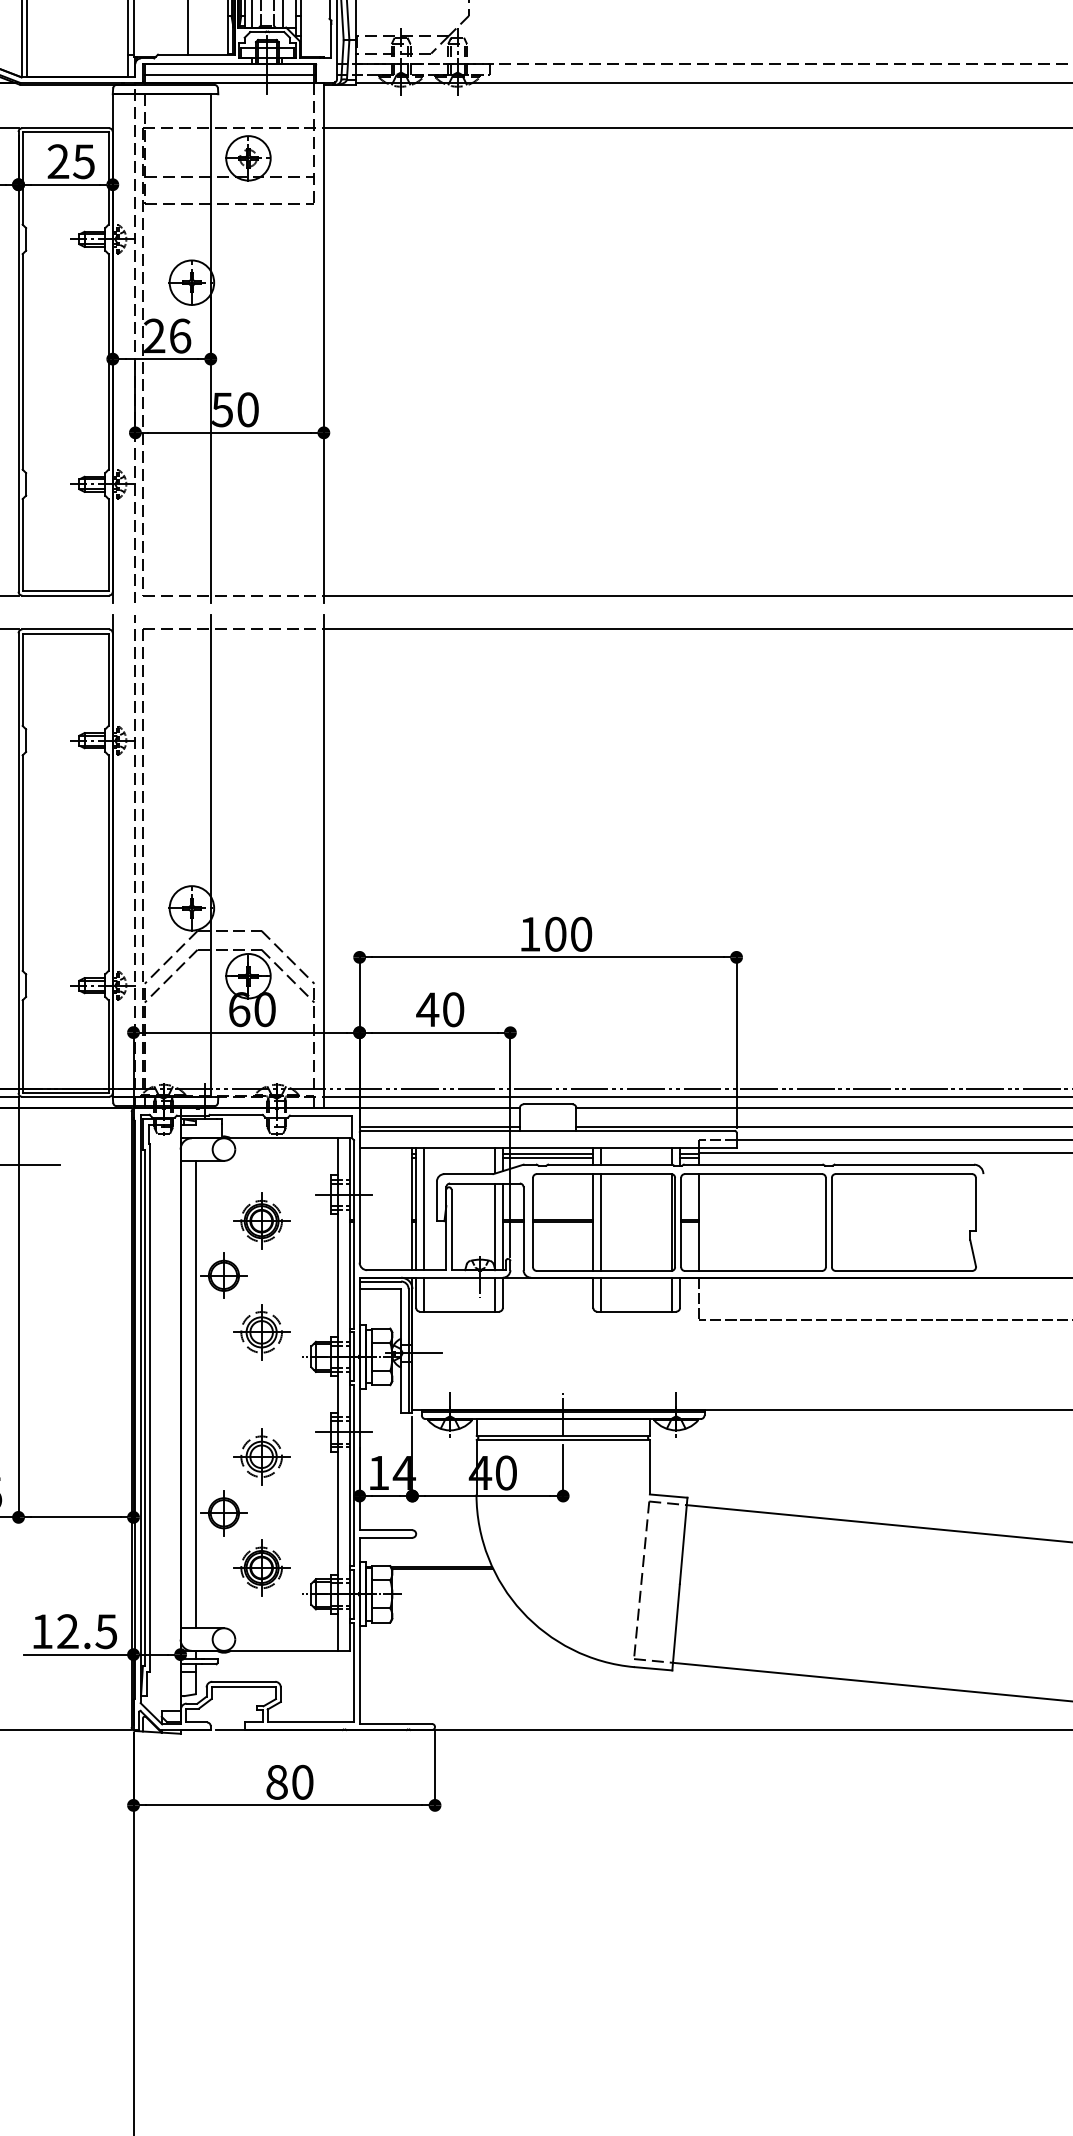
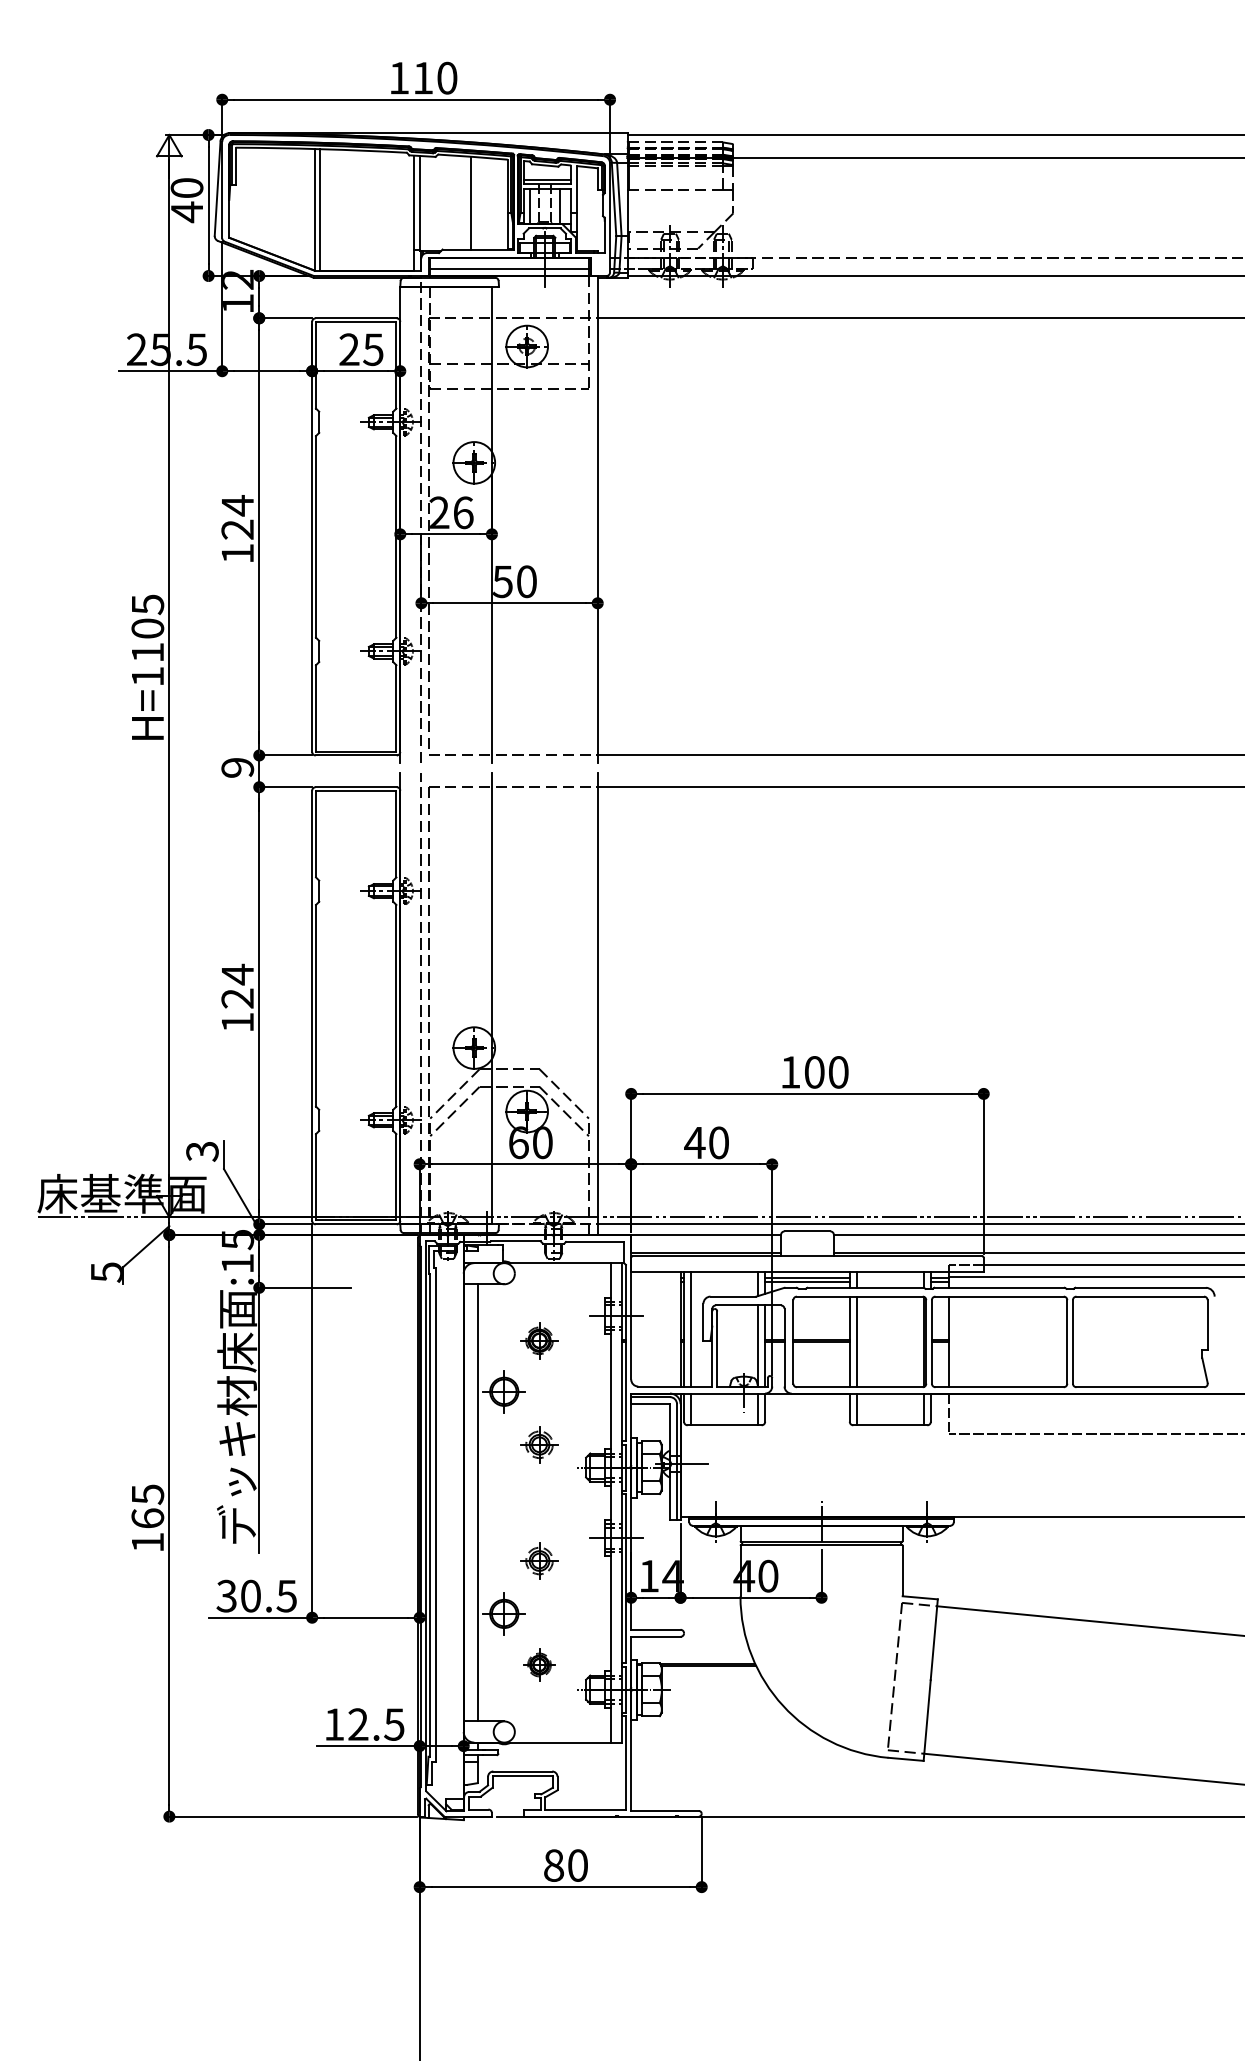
part: (261, 1220) -> (539, 1340), size x0.7
part: (261, 1332) -> (539, 1444), size x0.7
part: (261, 1456) -> (539, 1560), size x0.7
part: (261, 1567) -> (539, 1664), size x0.6

